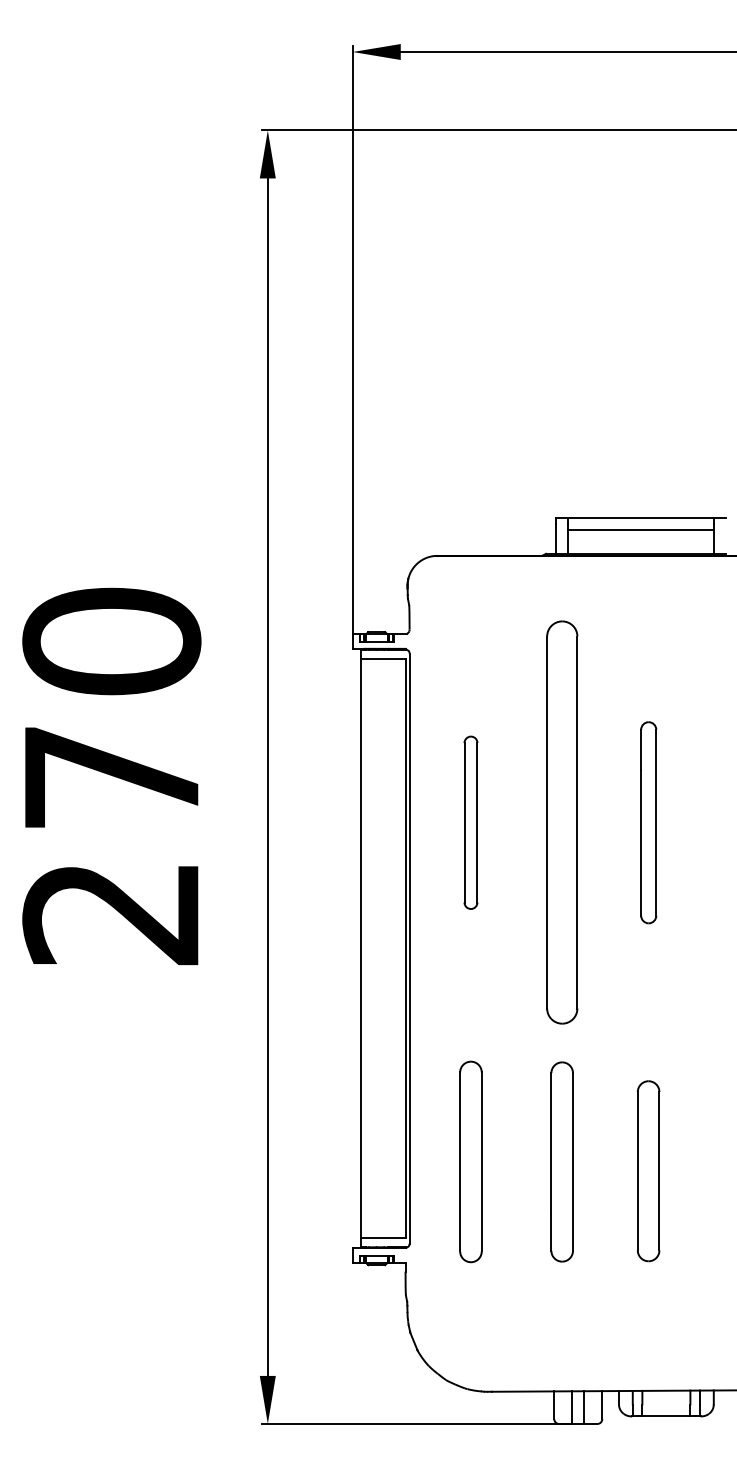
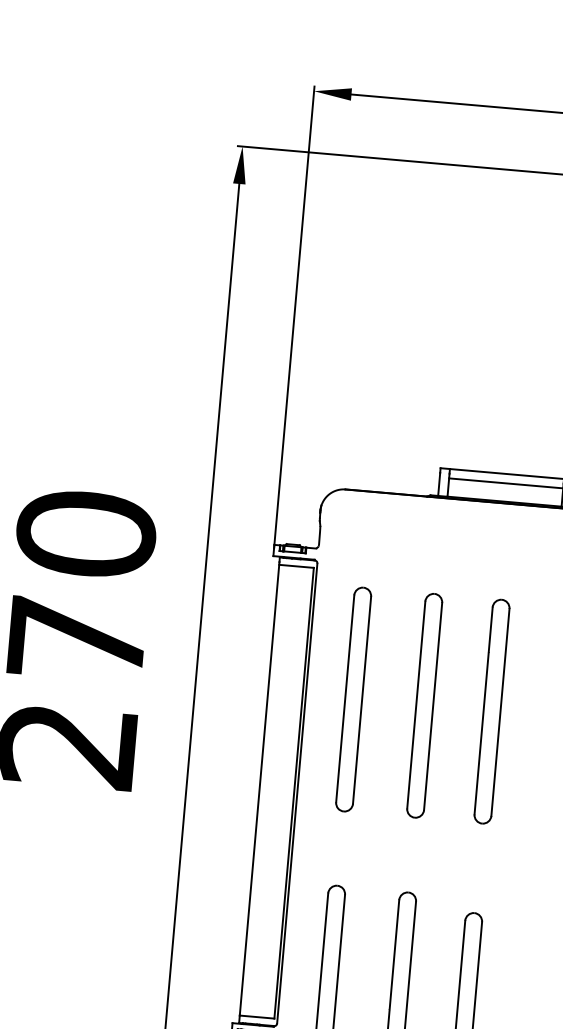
part: (470, 822) -> (353, 699), size x1.67
part: (561, 822) -> (424, 705), size x0.71
part: (648, 822) -> (491, 711), size x1.43

